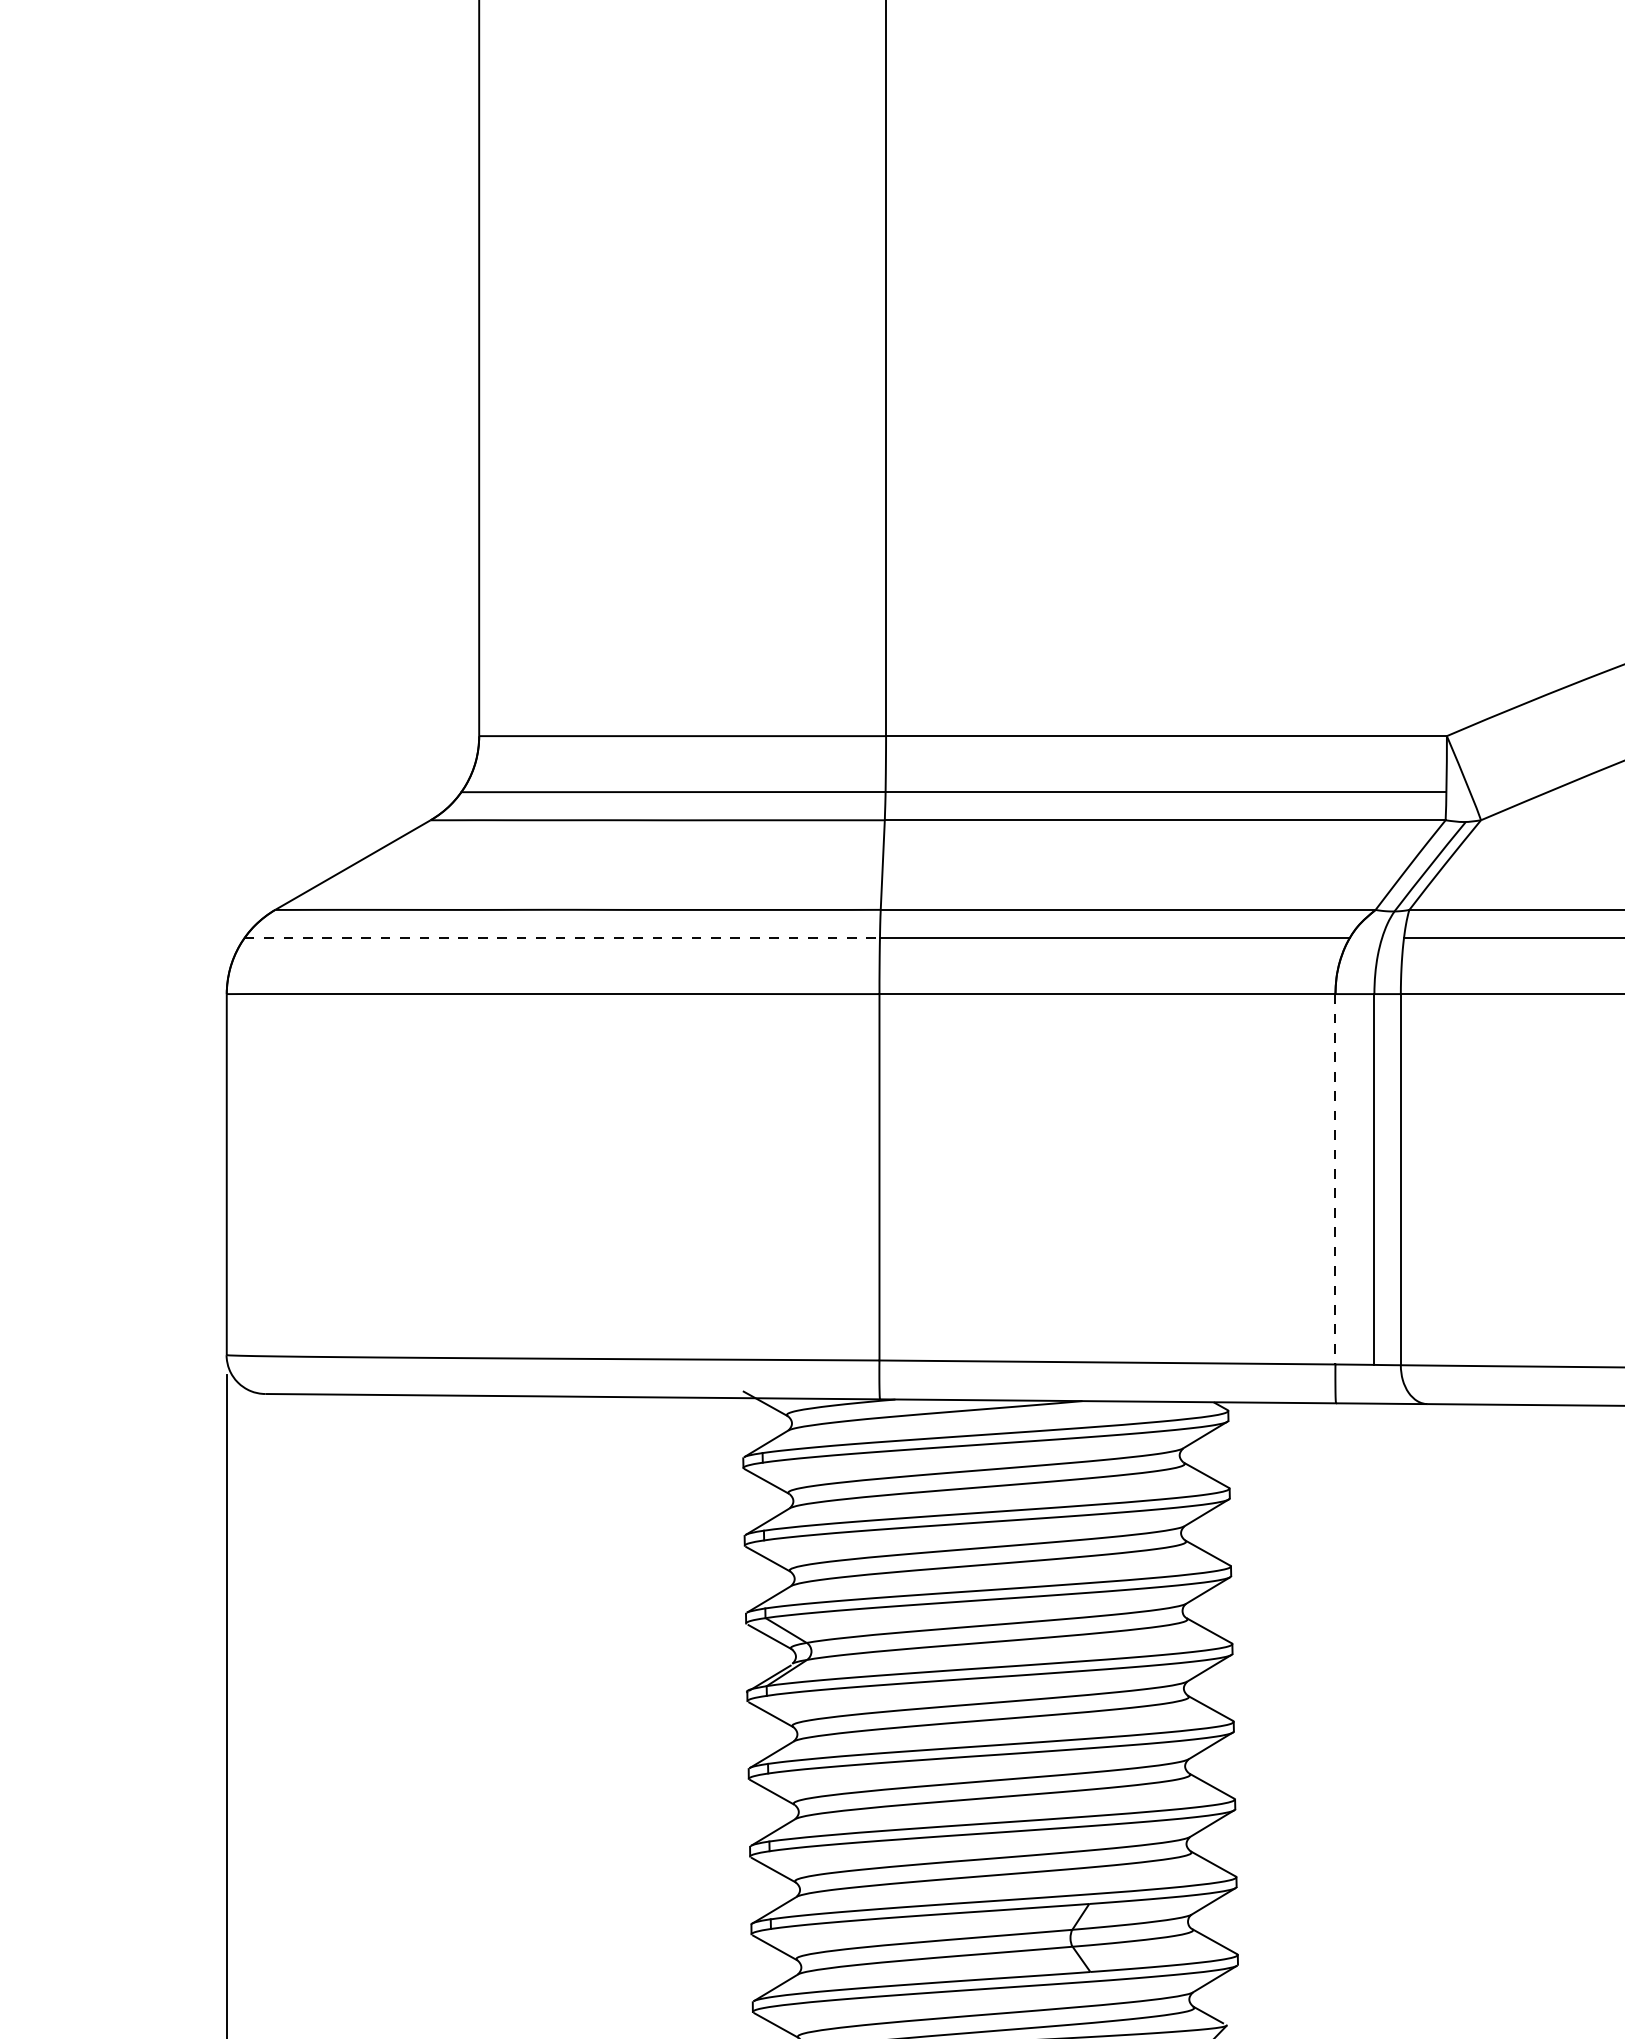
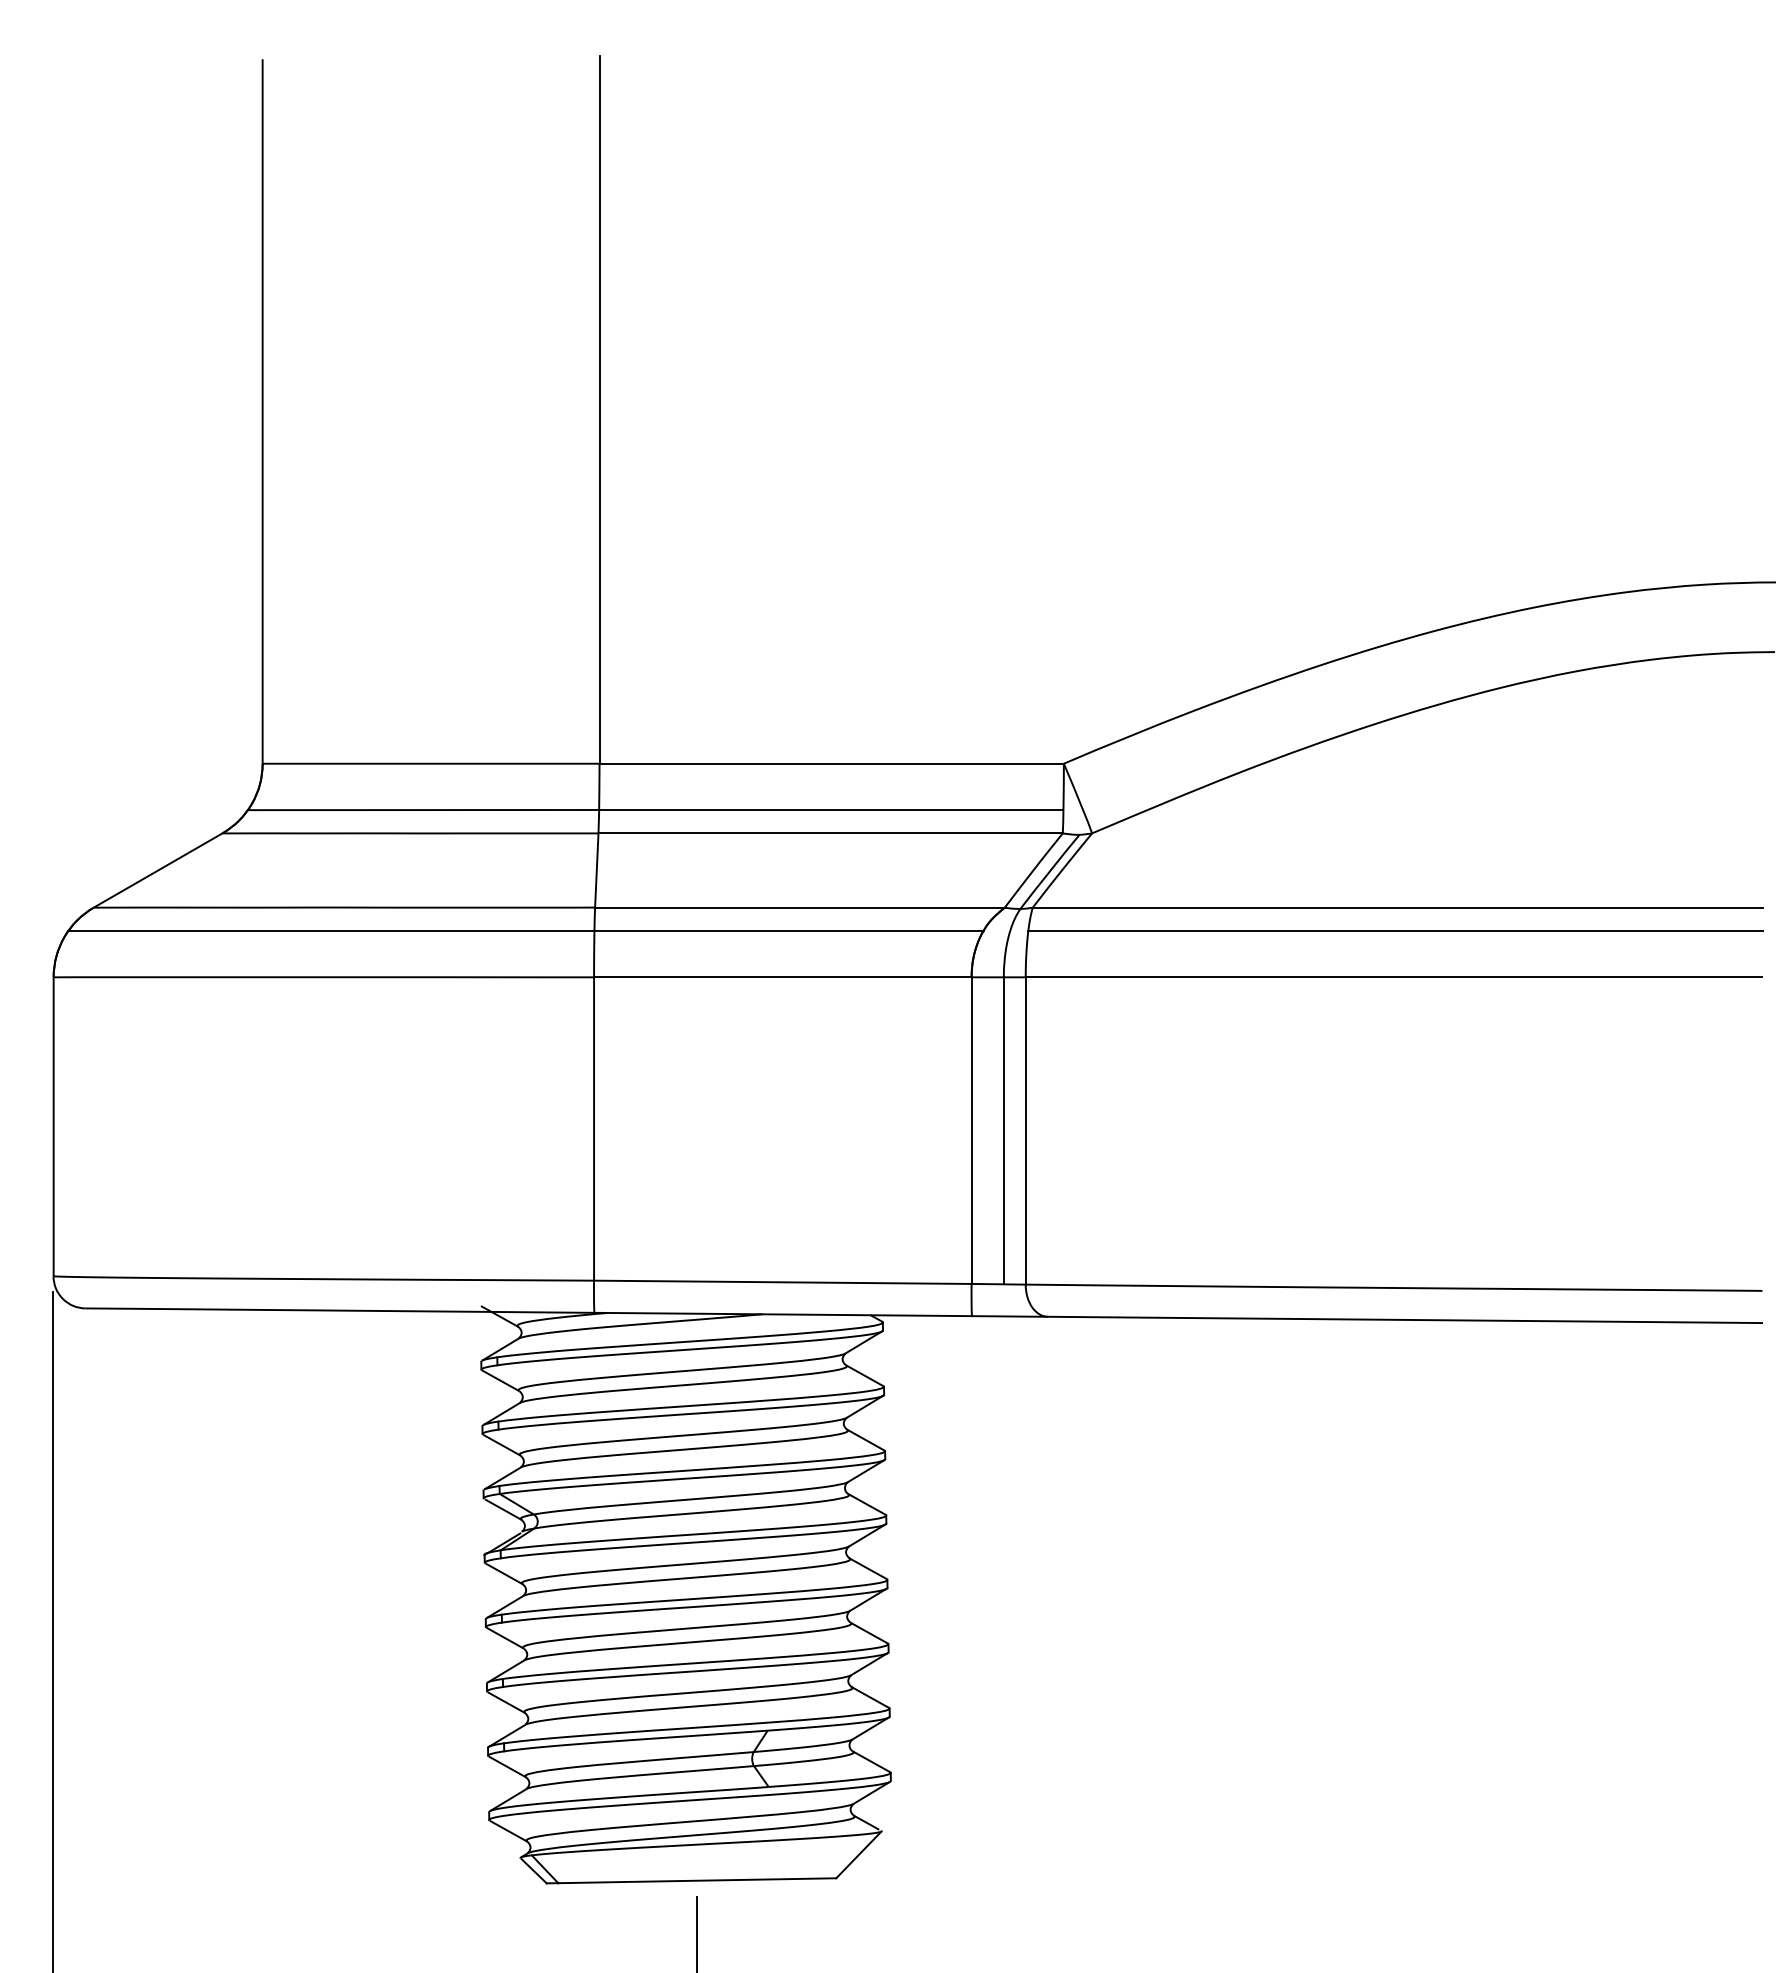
line: (562, 937) -> (331, 930), dashed -> solid
line: (1335, 1180) -> (971, 1131), dashed -> solid

